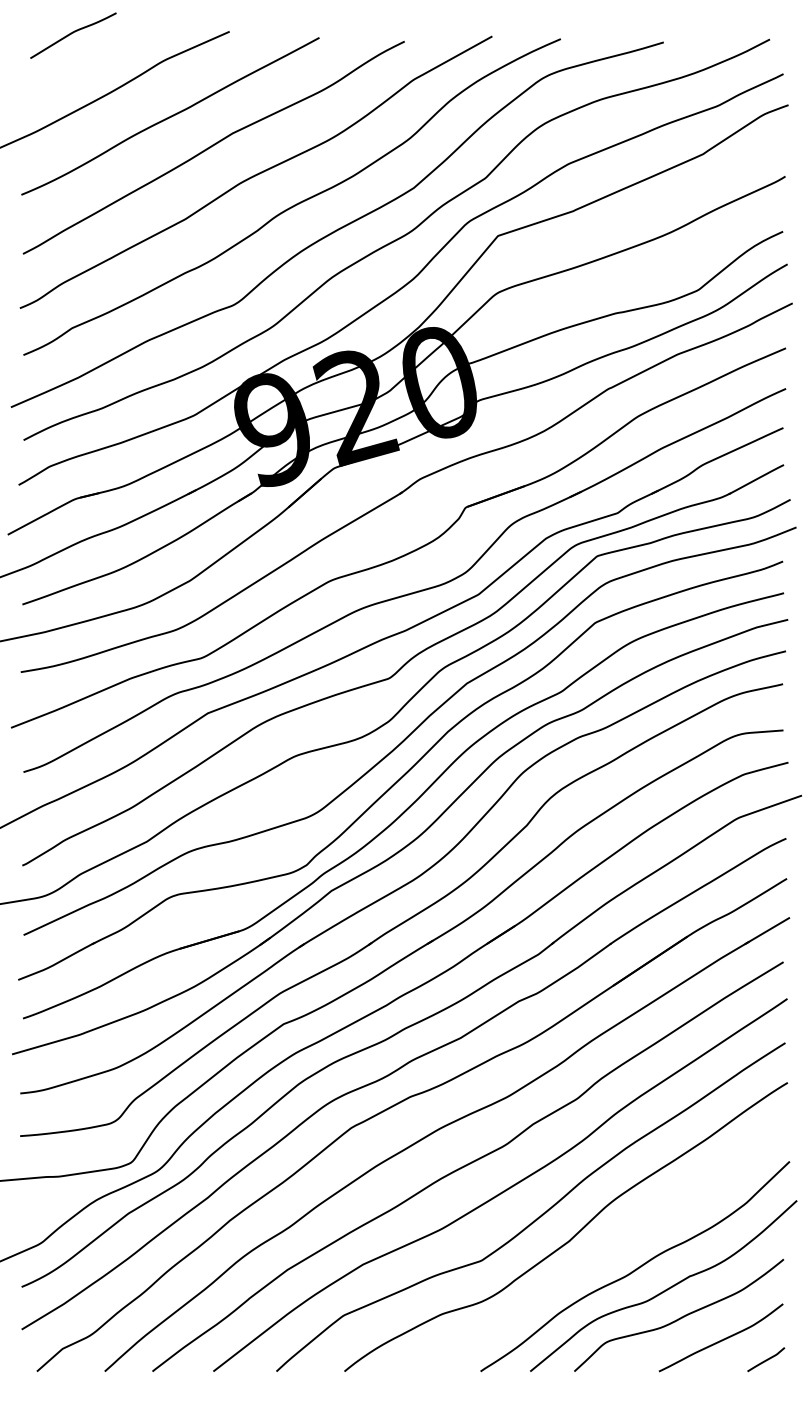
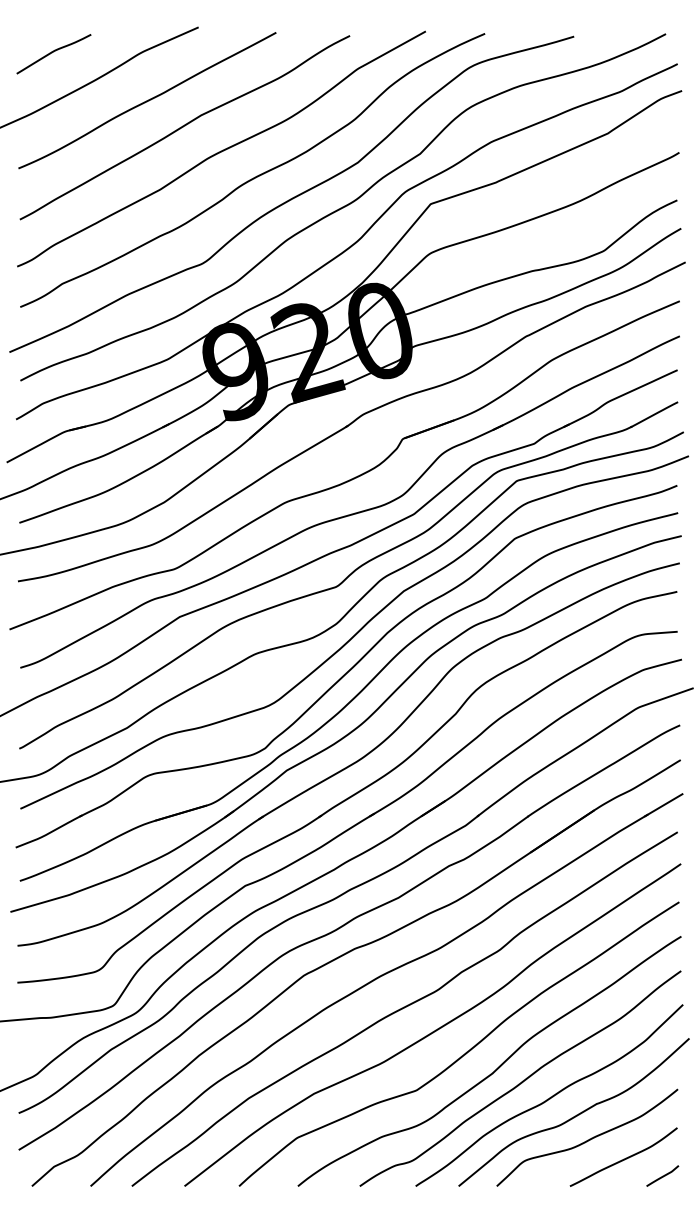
curve: (73, 33) -> (54, 52), moved
curve: (604, 1249) -> (522, 1080), added

